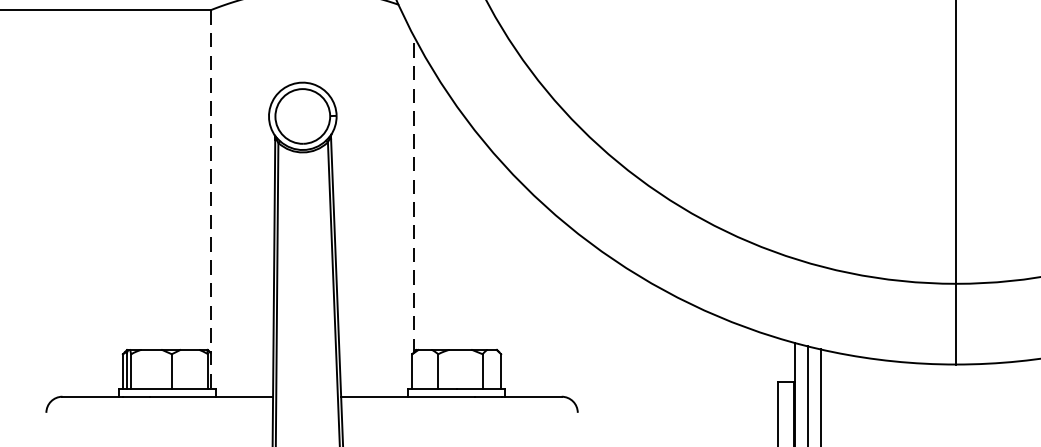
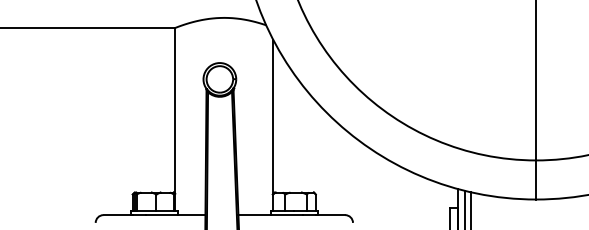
line: (413, 195) -> (273, 117), dashed -> solid
line: (211, 199) -> (175, 119), dashed -> solid

